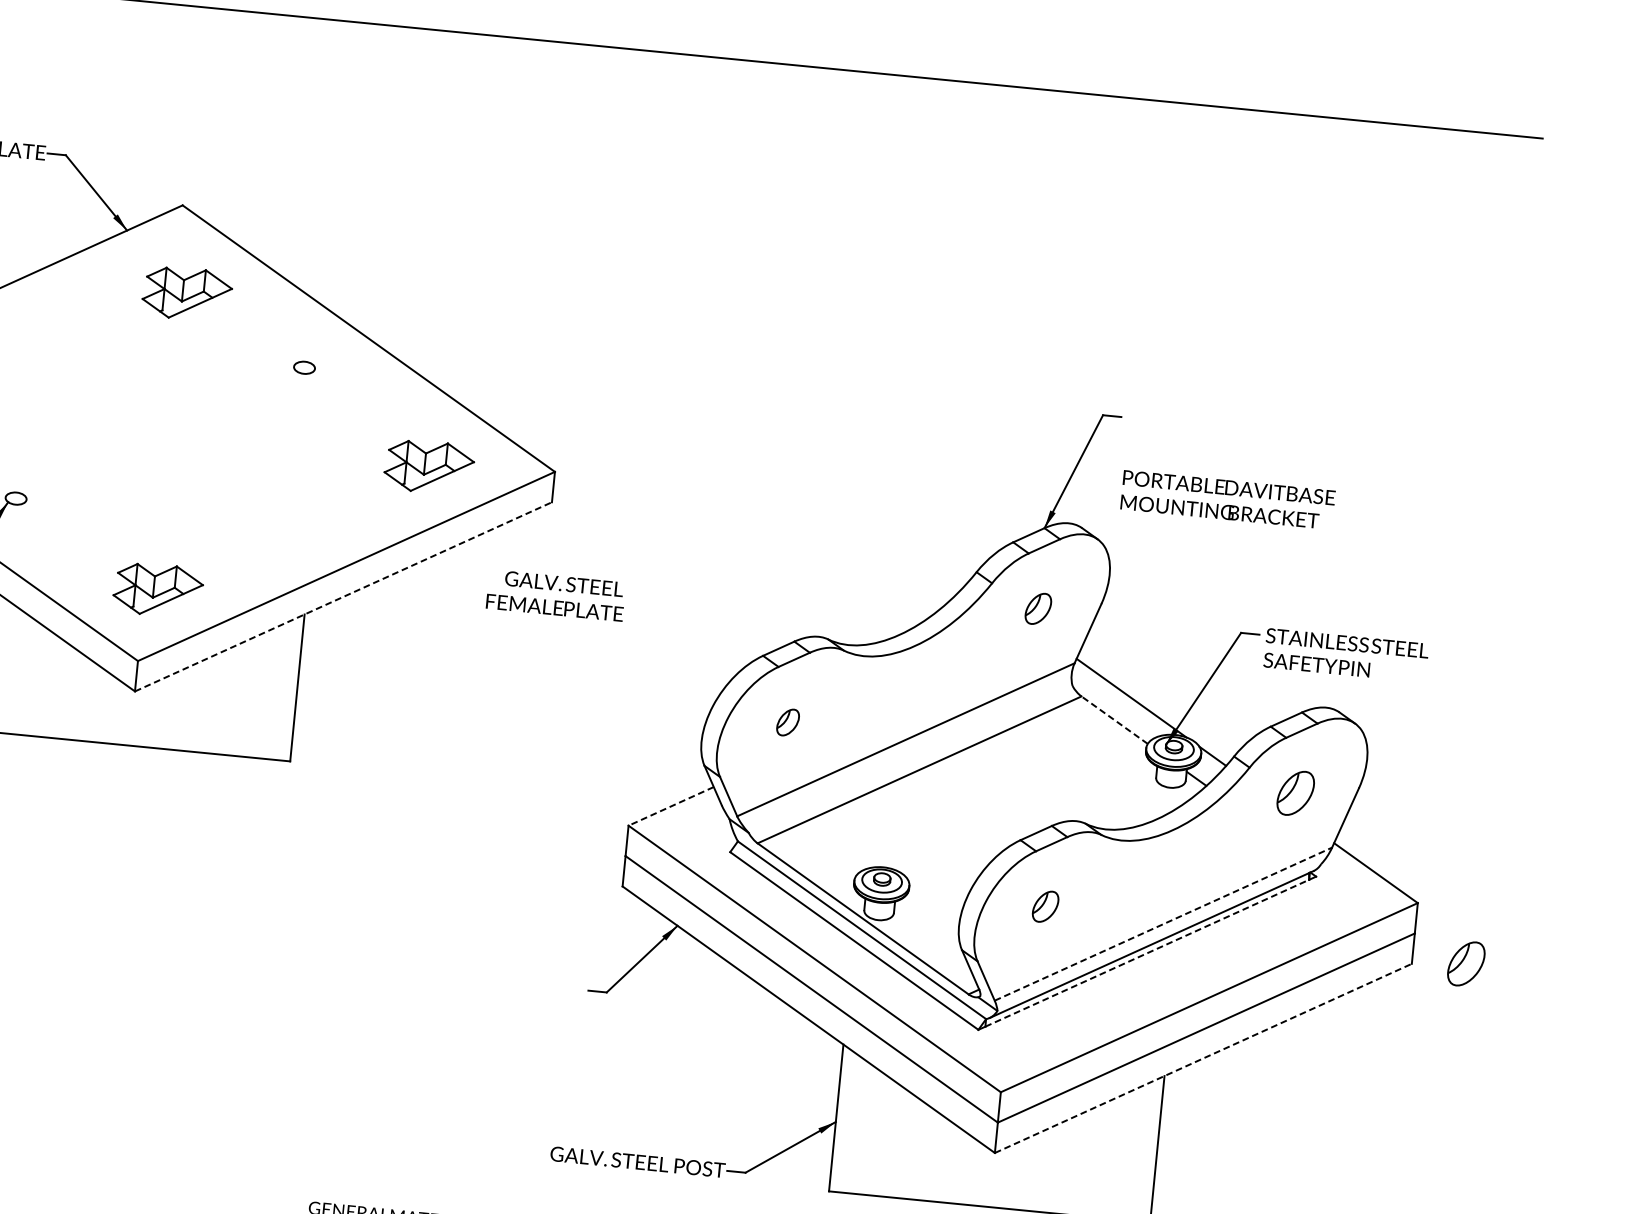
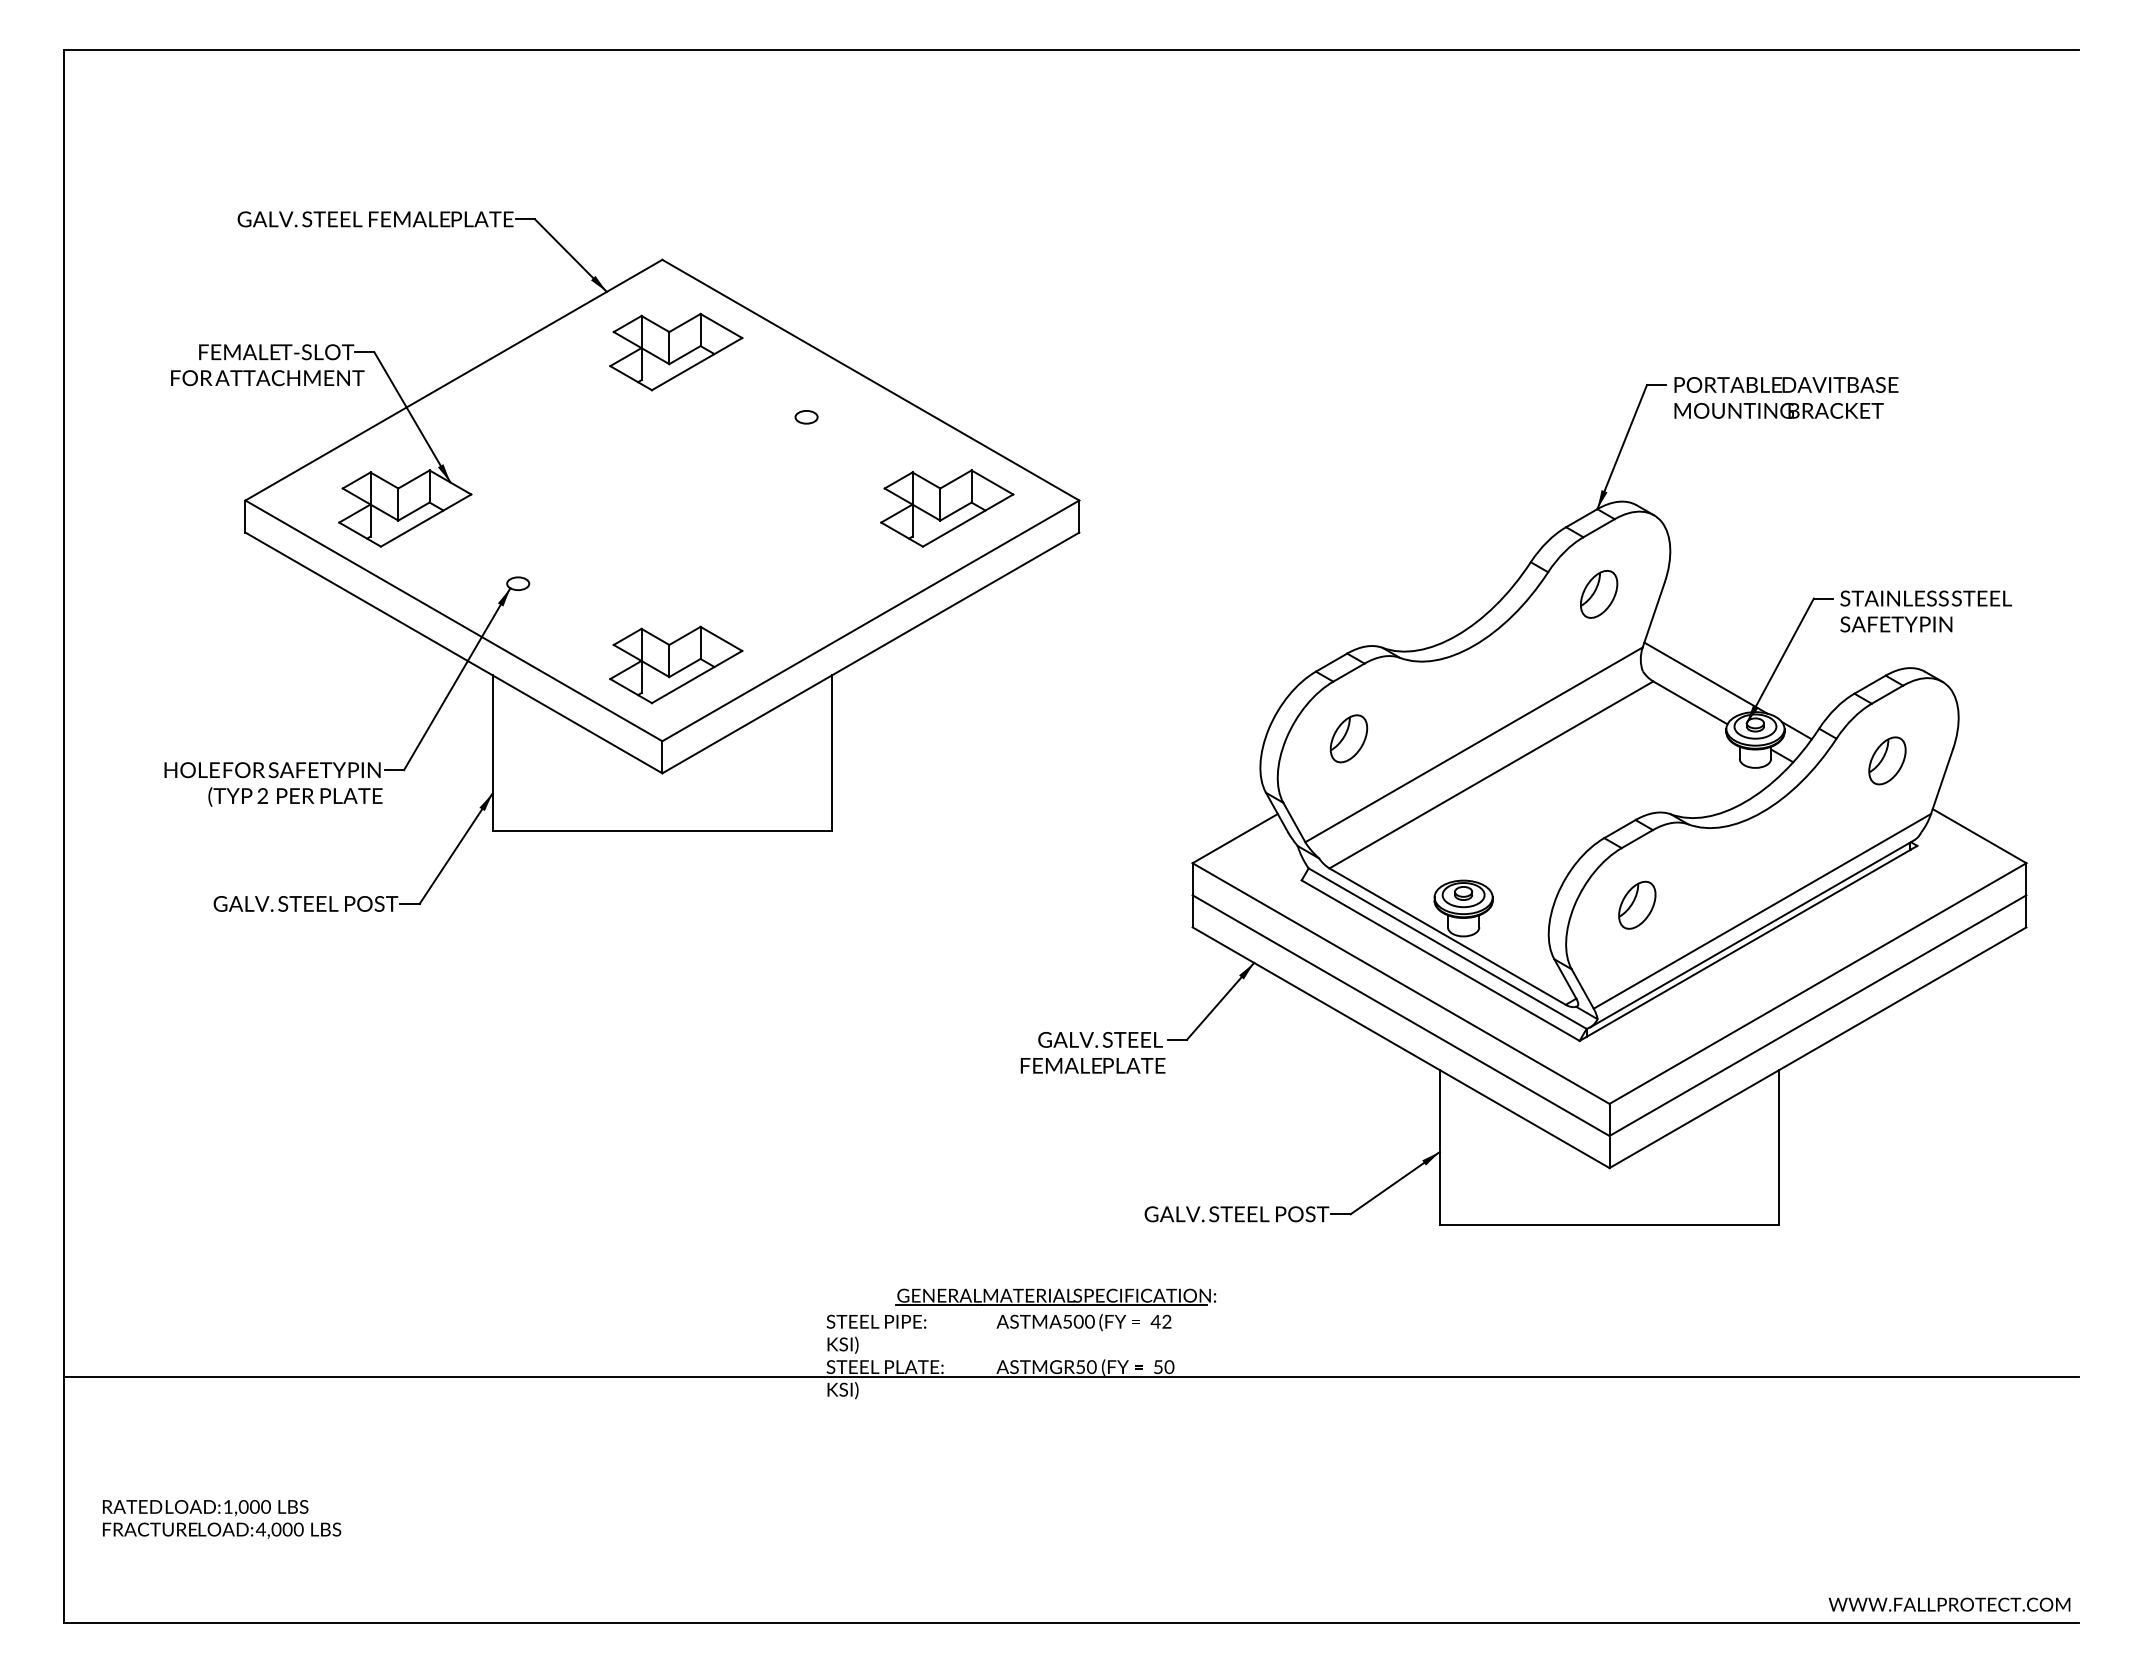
part: (187, 293) -> (676, 351), size x1.43
part: (429, 467) -> (947, 508), size x1.43
text: (1228, 499) -> (1786, 397), moved
part: (158, 589) -> (676, 664), size x1.43
text: (555, 595) -> (1092, 1052), moved
line: (343, 596) -> (870, 652), dashed -> solid
part: (1038, 608) -> (1599, 593), size x1.43
line: (1114, 719) -> (1690, 702), dashed -> solid
part: (787, 722) -> (1348, 738), size x1.67
line: (670, 806) -> (1234, 838), dashed -> solid
part: (1045, 906) -> (1637, 904), size x1.43
line: (1163, 924) -> (1762, 911), dashed -> solid
line: (1147, 953) -> (1748, 943), dashed -> solid
part: (1466, 963) -> (2083, 921), removed
line: (1202, 1058) -> (1817, 1047), dashed -> solid

